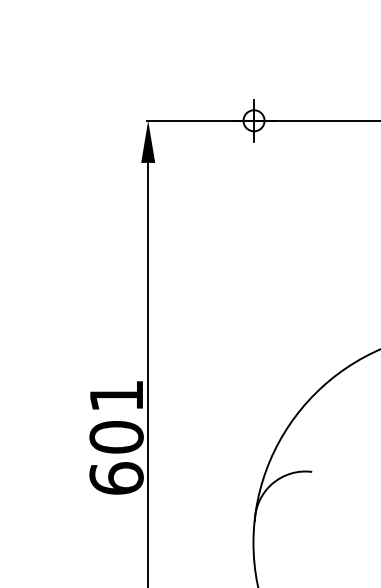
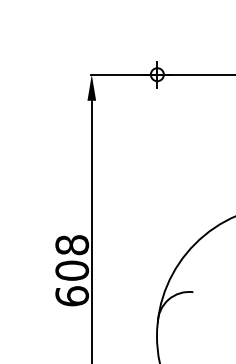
text: (117, 396) -> (72, 245), 601 -> 608

